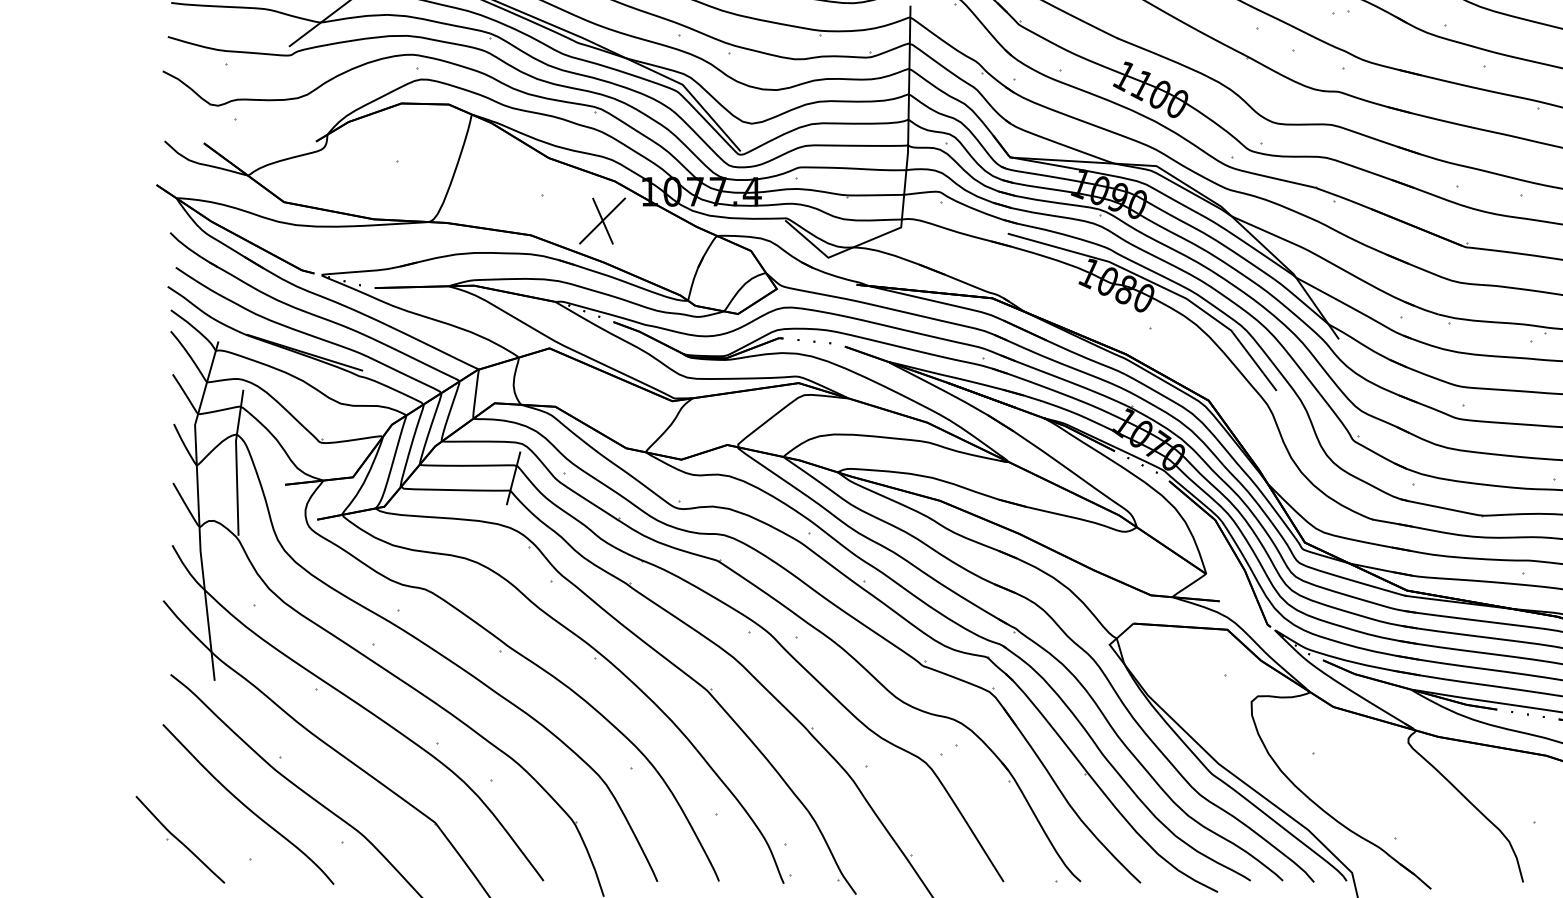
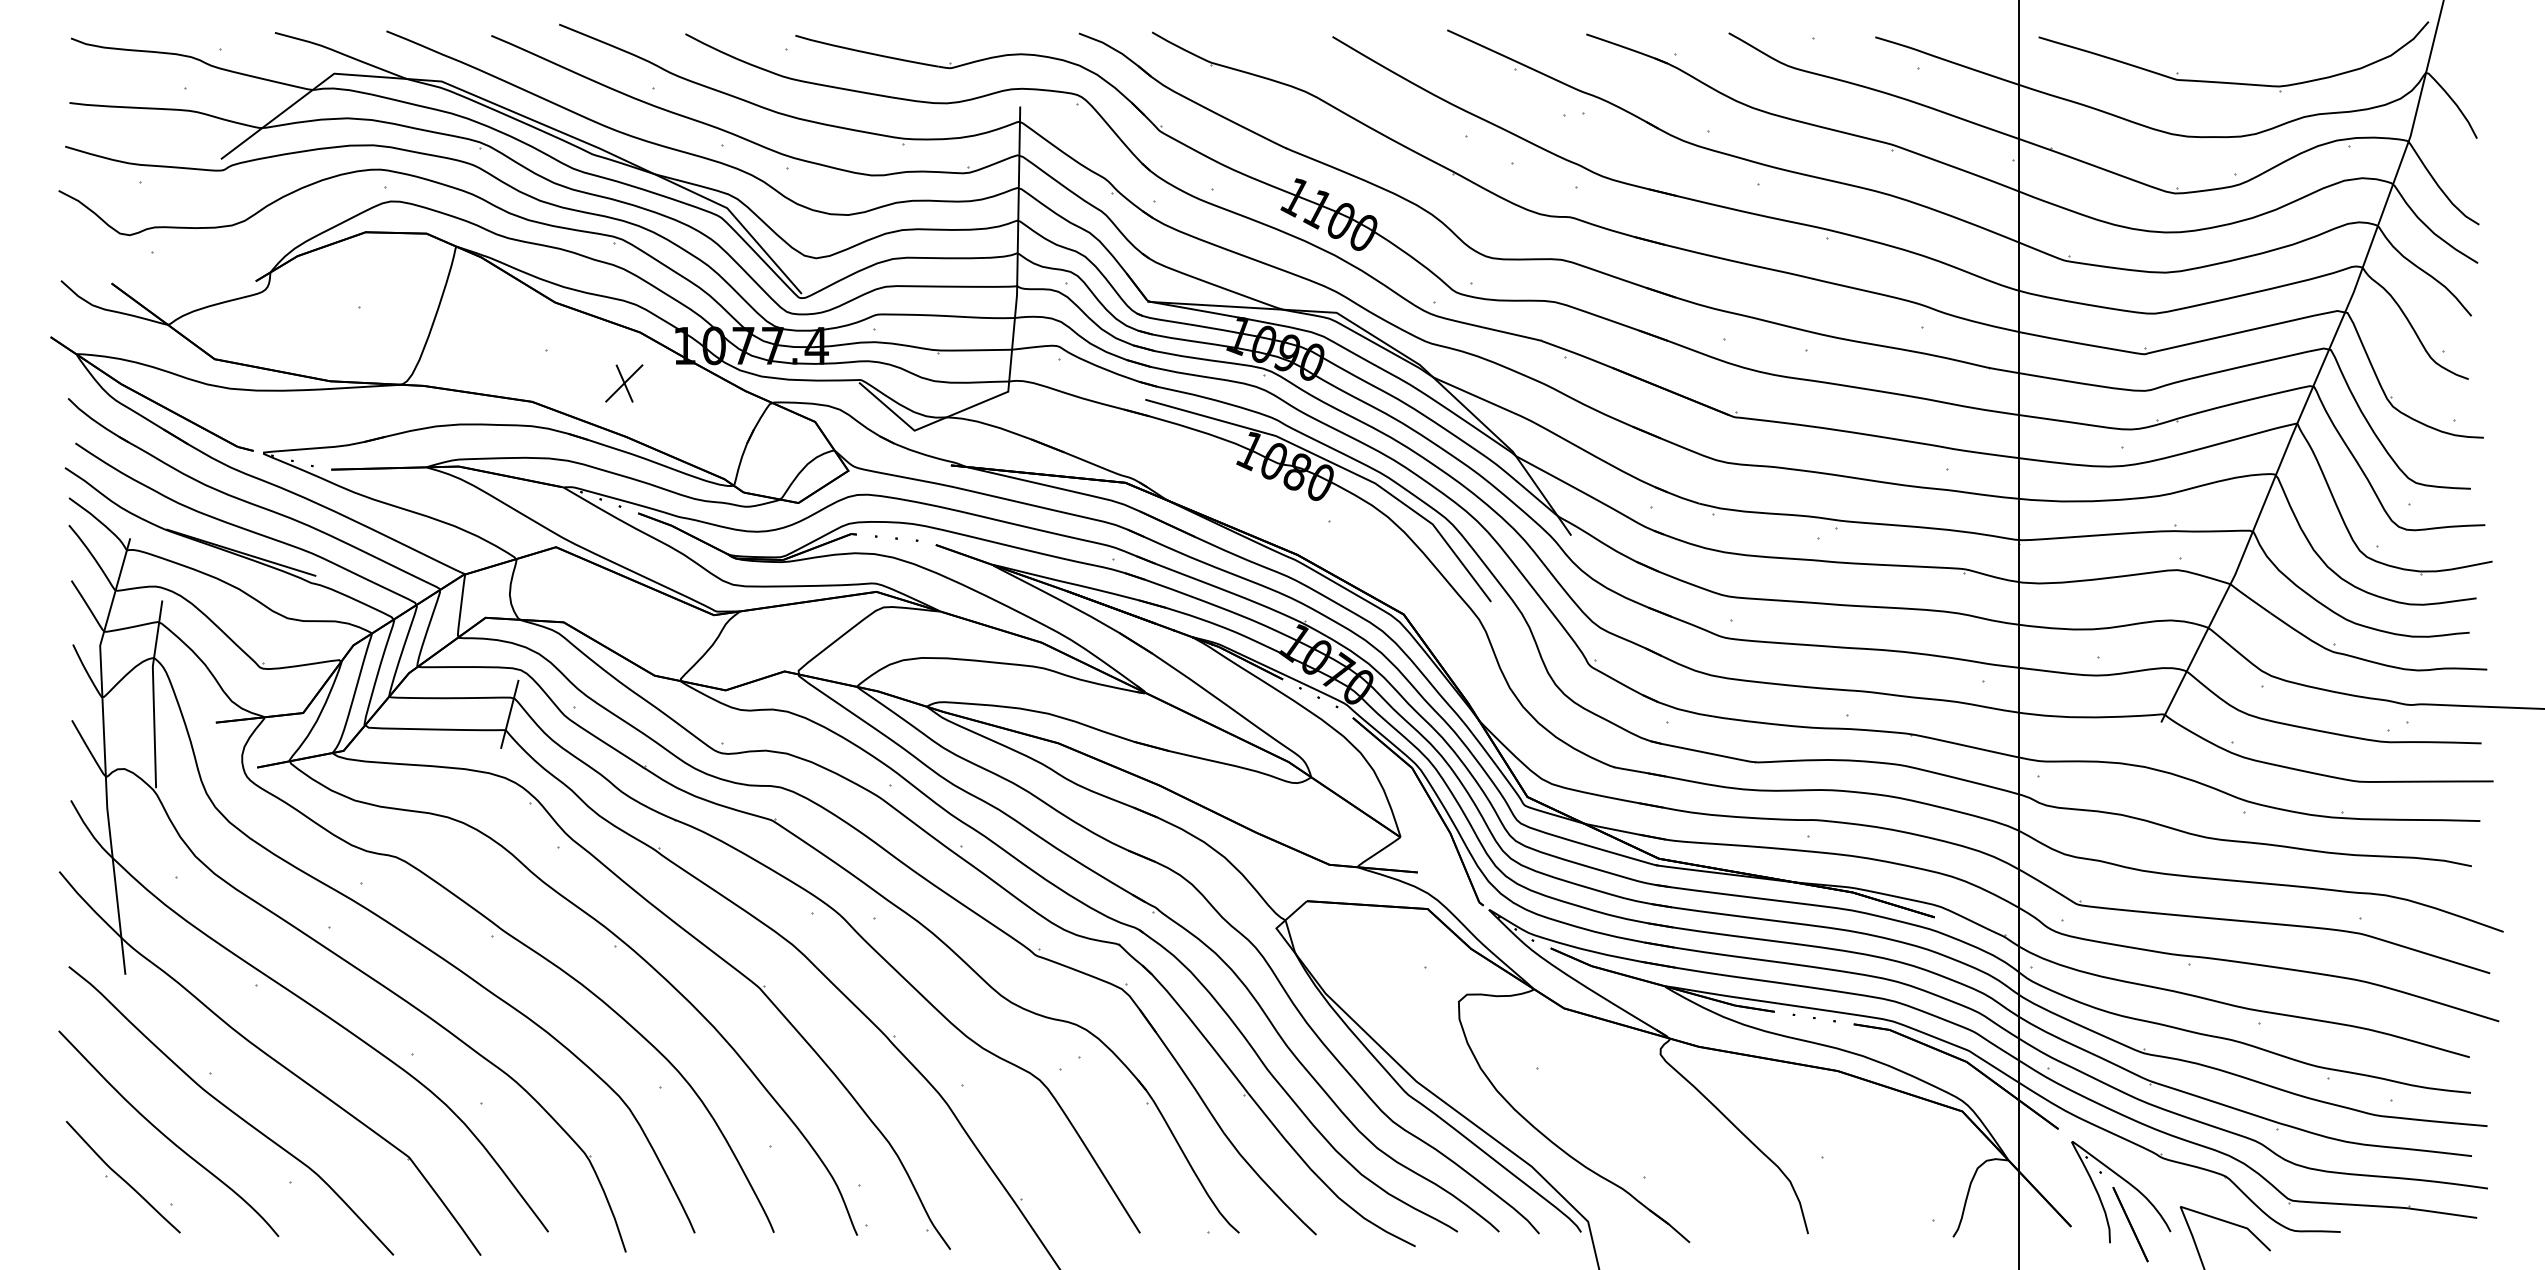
part: (602, 221) -> (624, 383), size x0.62
part: (180, 840) -> (123, 1177), moved

